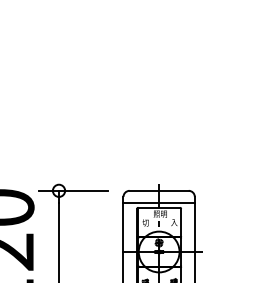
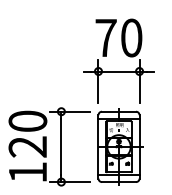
part: (168, 89) -> (124, 53), added

